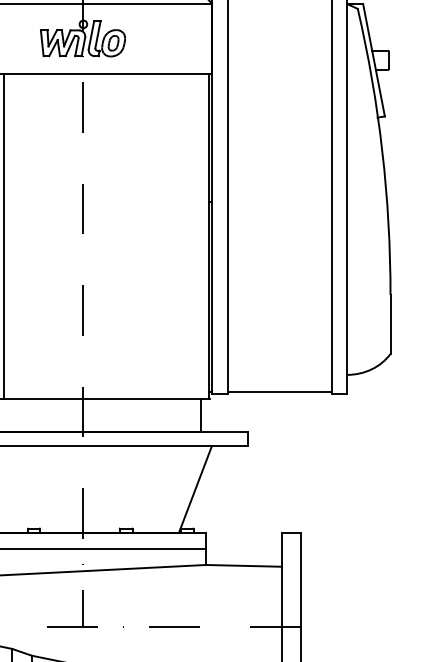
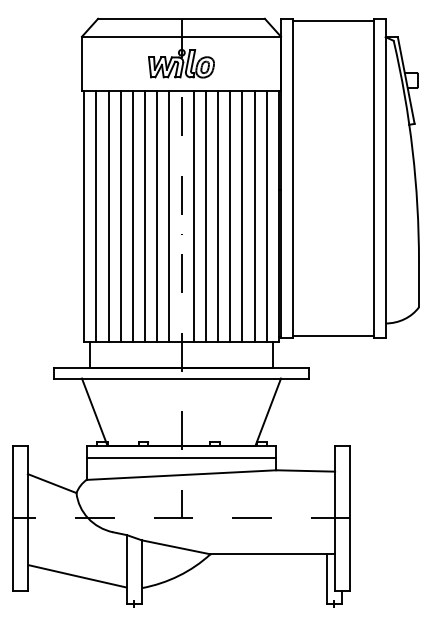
line: (19, 235) -> (132, 215), added
line: (36, 235) -> (145, 215), added
line: (51, 235) -> (157, 215), added
line: (67, 235) -> (169, 215), added
line: (98, 235) -> (193, 215), added
line: (114, 235) -> (205, 215), added
line: (130, 235) -> (218, 215), added
line: (146, 235) -> (230, 215), added
line: (161, 235) -> (242, 215), added
line: (177, 235) -> (254, 215), added
line: (193, 235) -> (266, 215), added

